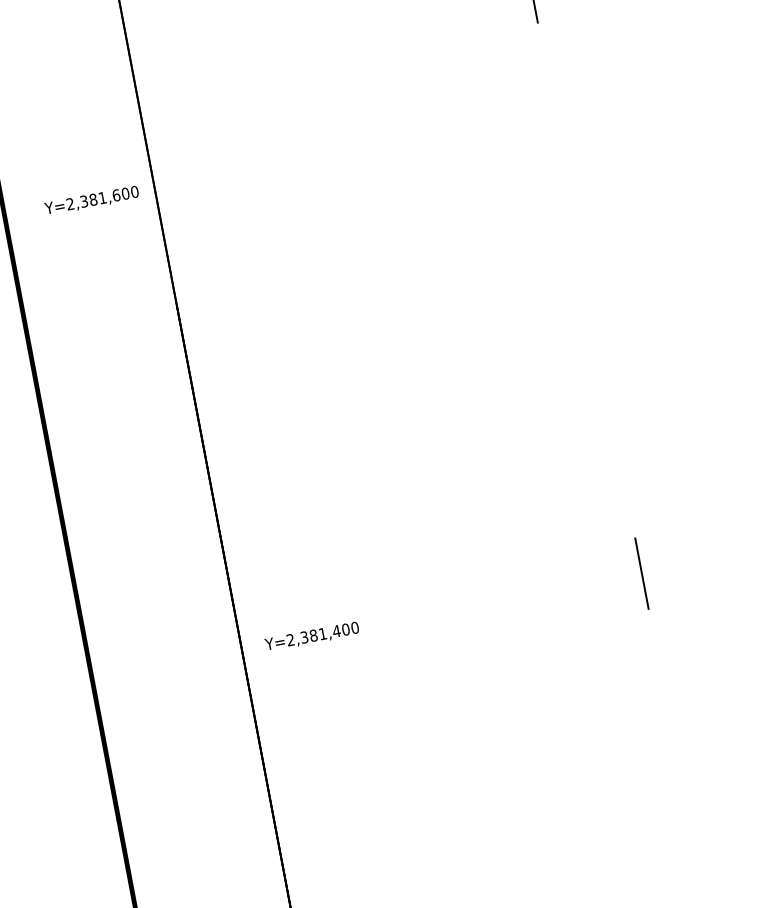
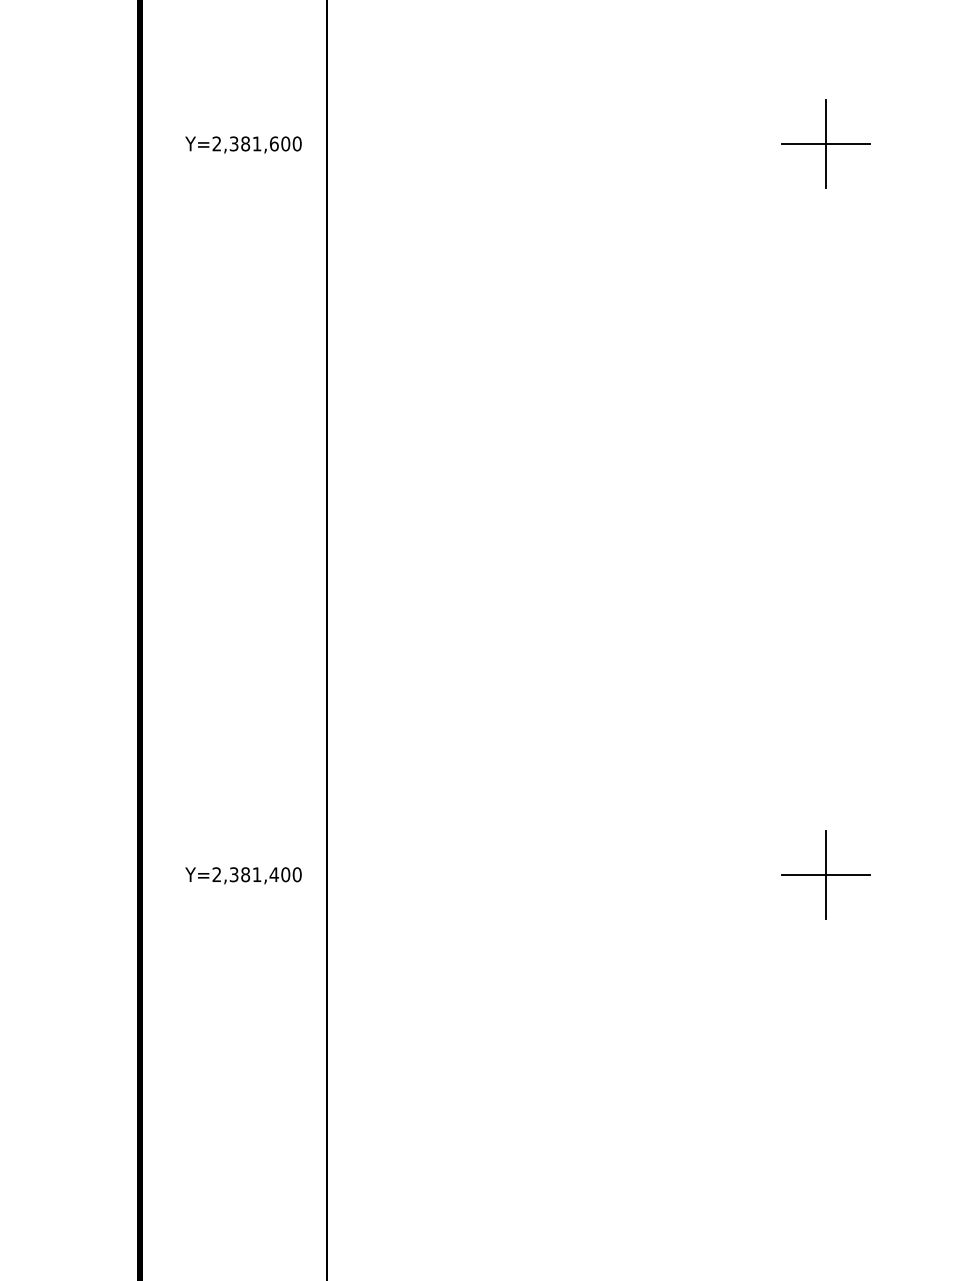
text: (91, 200) -> (243, 144), moved
line: (641, 573) -> (825, 874), added
text: (312, 636) -> (243, 875), moved

